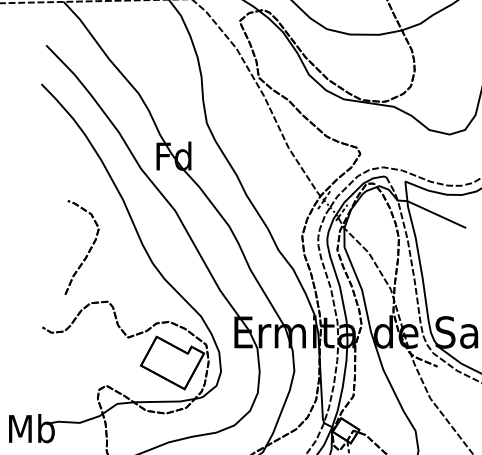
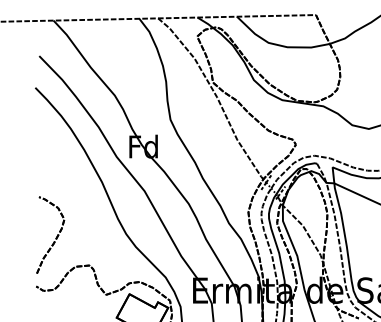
part: (88, 250) -> (55, 237), moved

